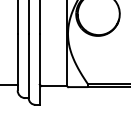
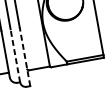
line: (28, 65) -> (15, 55), solid -> dashed
line: (39, 68) -> (24, 56), solid -> dashed

